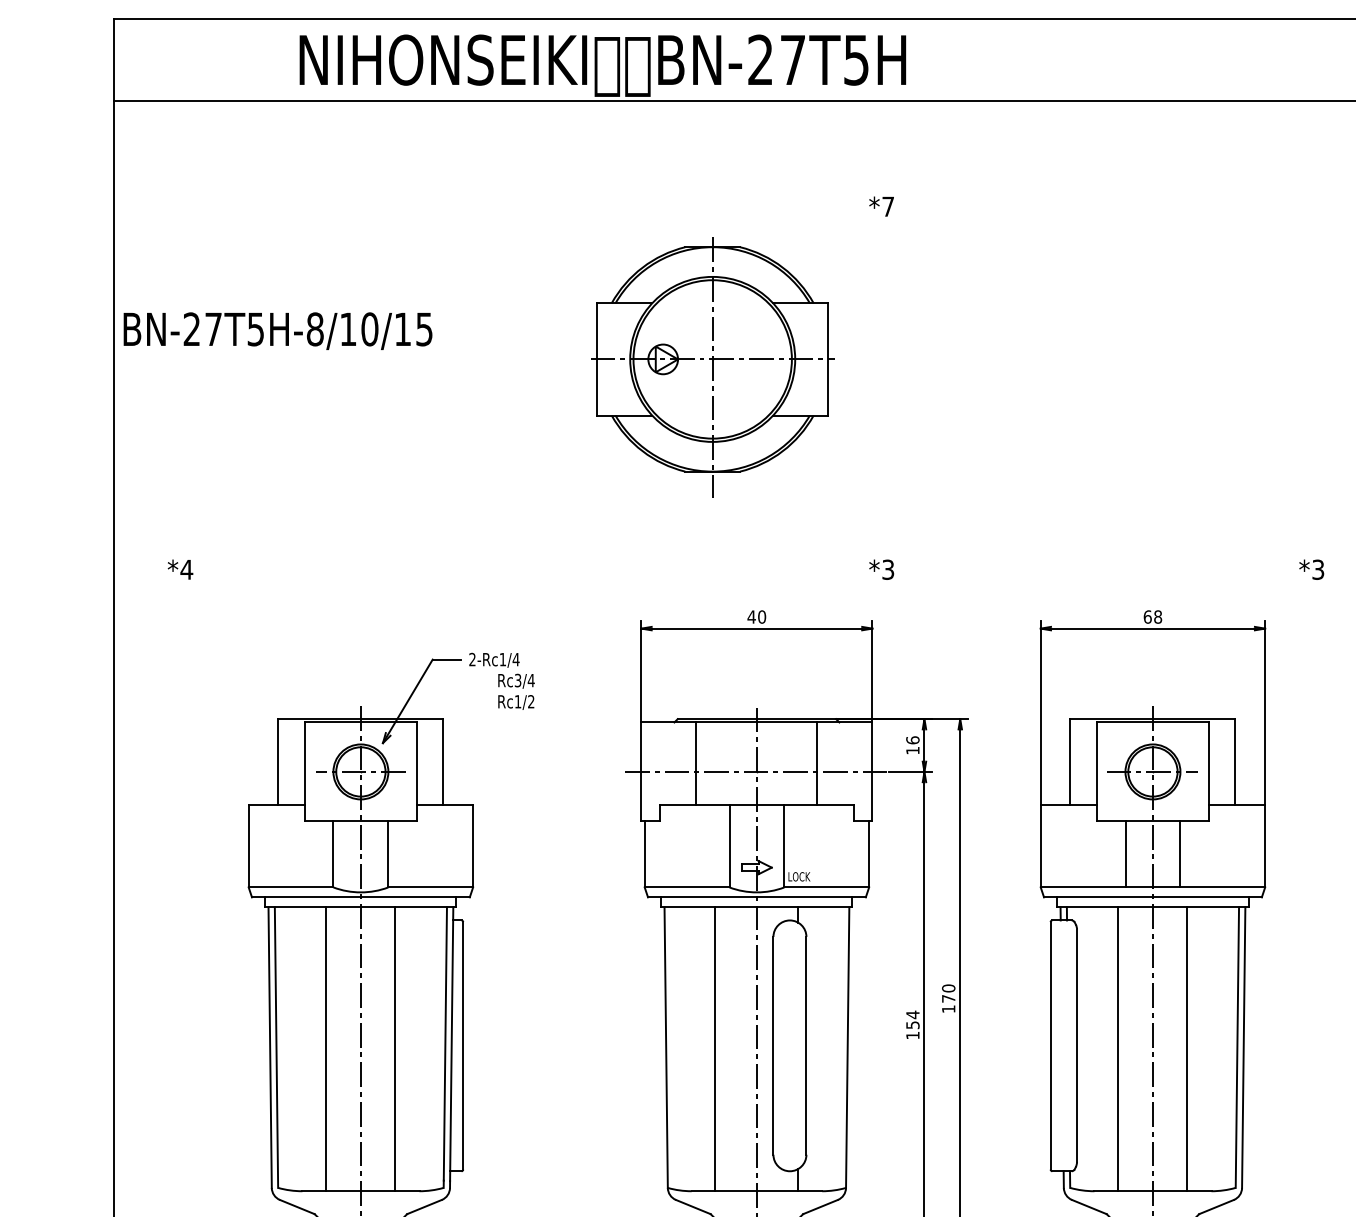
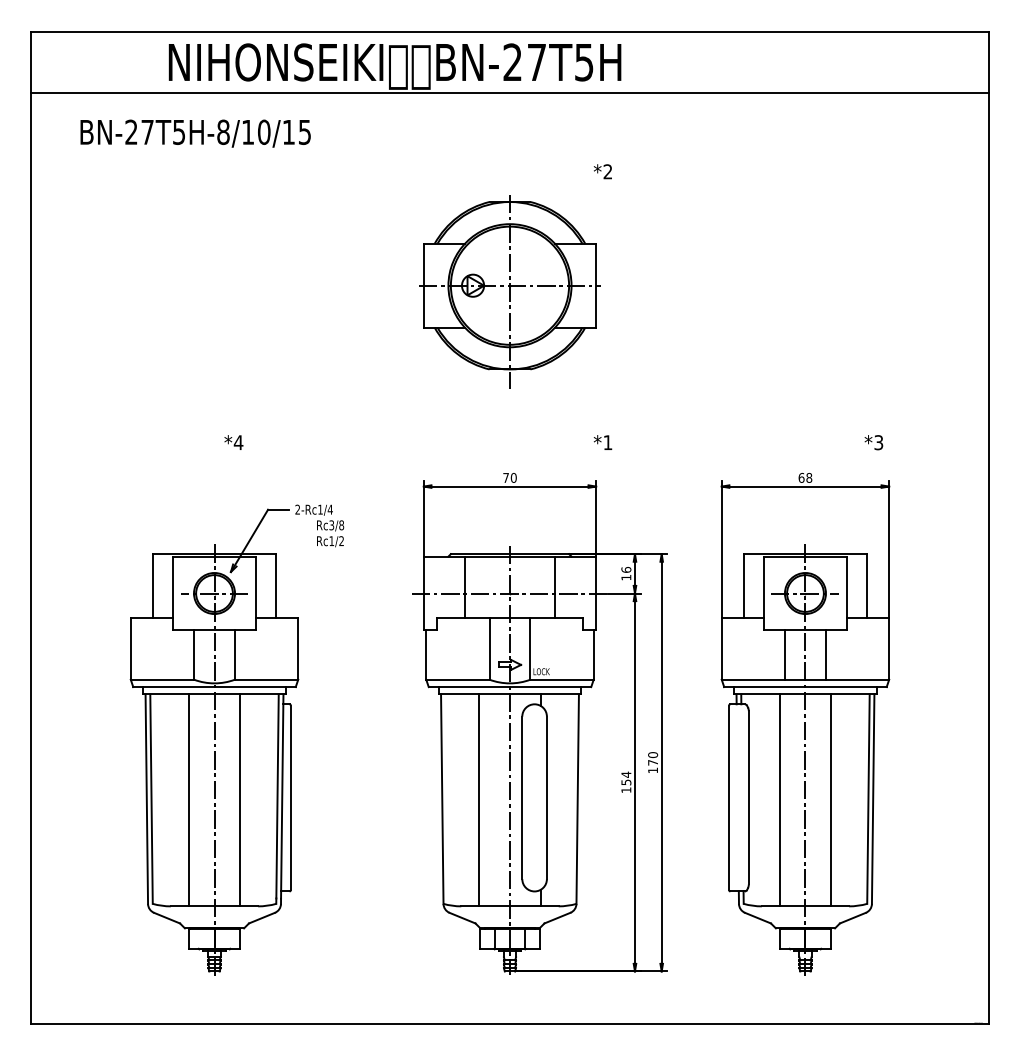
text: (887, 206) -> (607, 171), *7 -> *2
text: (277, 330) -> (195, 133), moved
part: (712, 367) -> (509, 291), moved
text: (179, 569) -> (233, 442), moved
text: (887, 569) -> (607, 442), *3 -> *1
text: (1311, 569) -> (873, 442), moved
text: (750, 616) -> (505, 477), 40 -> 70
text: (531, 680) -> (341, 525), Rc3/4 -> Rc3/8

